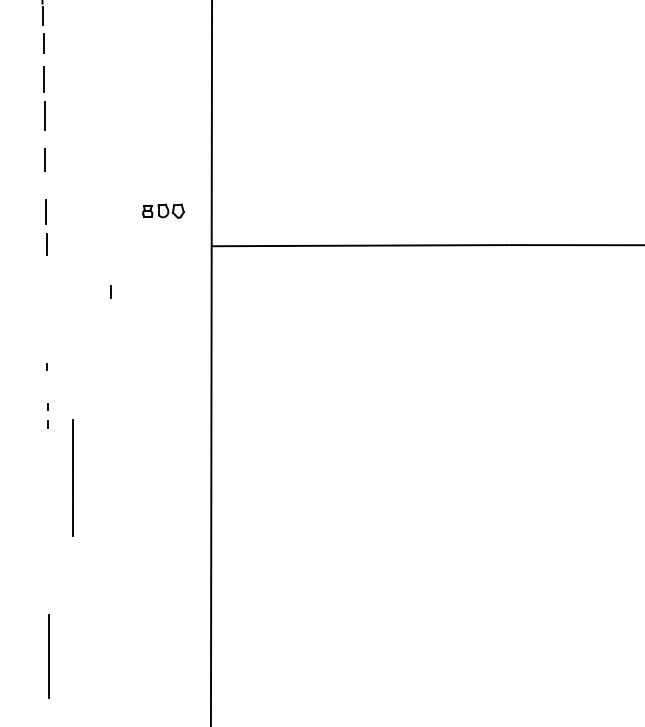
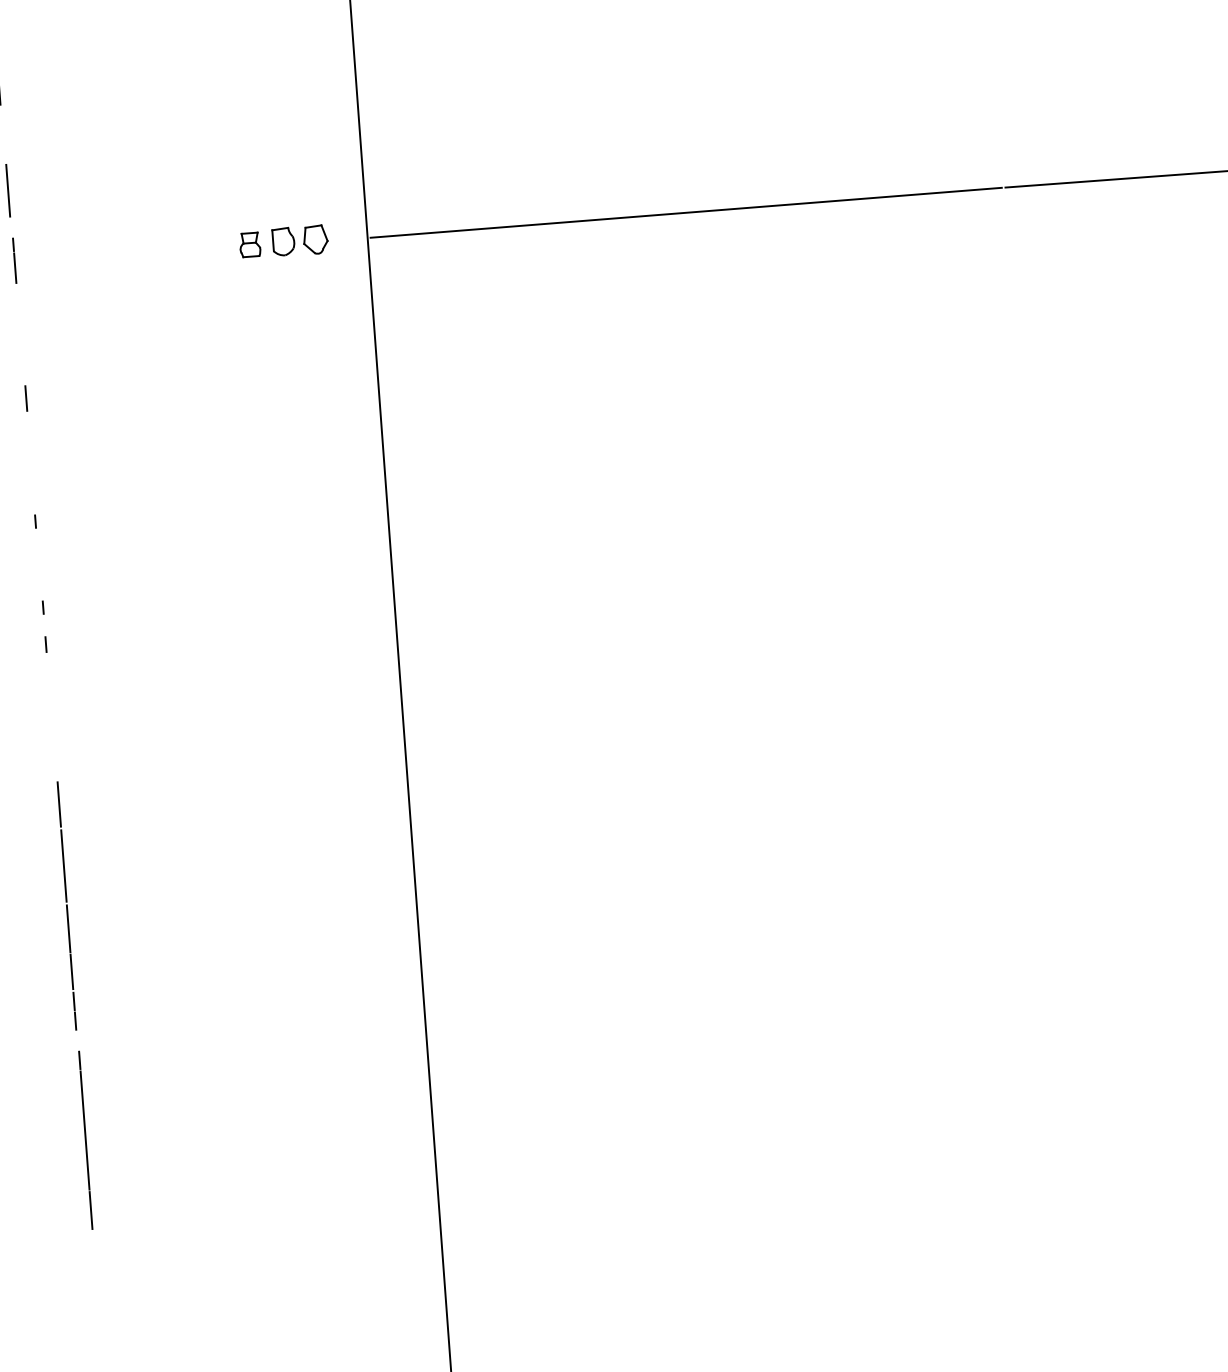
part: (163, 210) -> (283, 240), moved
line: (110, 291) -> (24, 397), moved
line: (72, 477) -> (65, 905), moved

